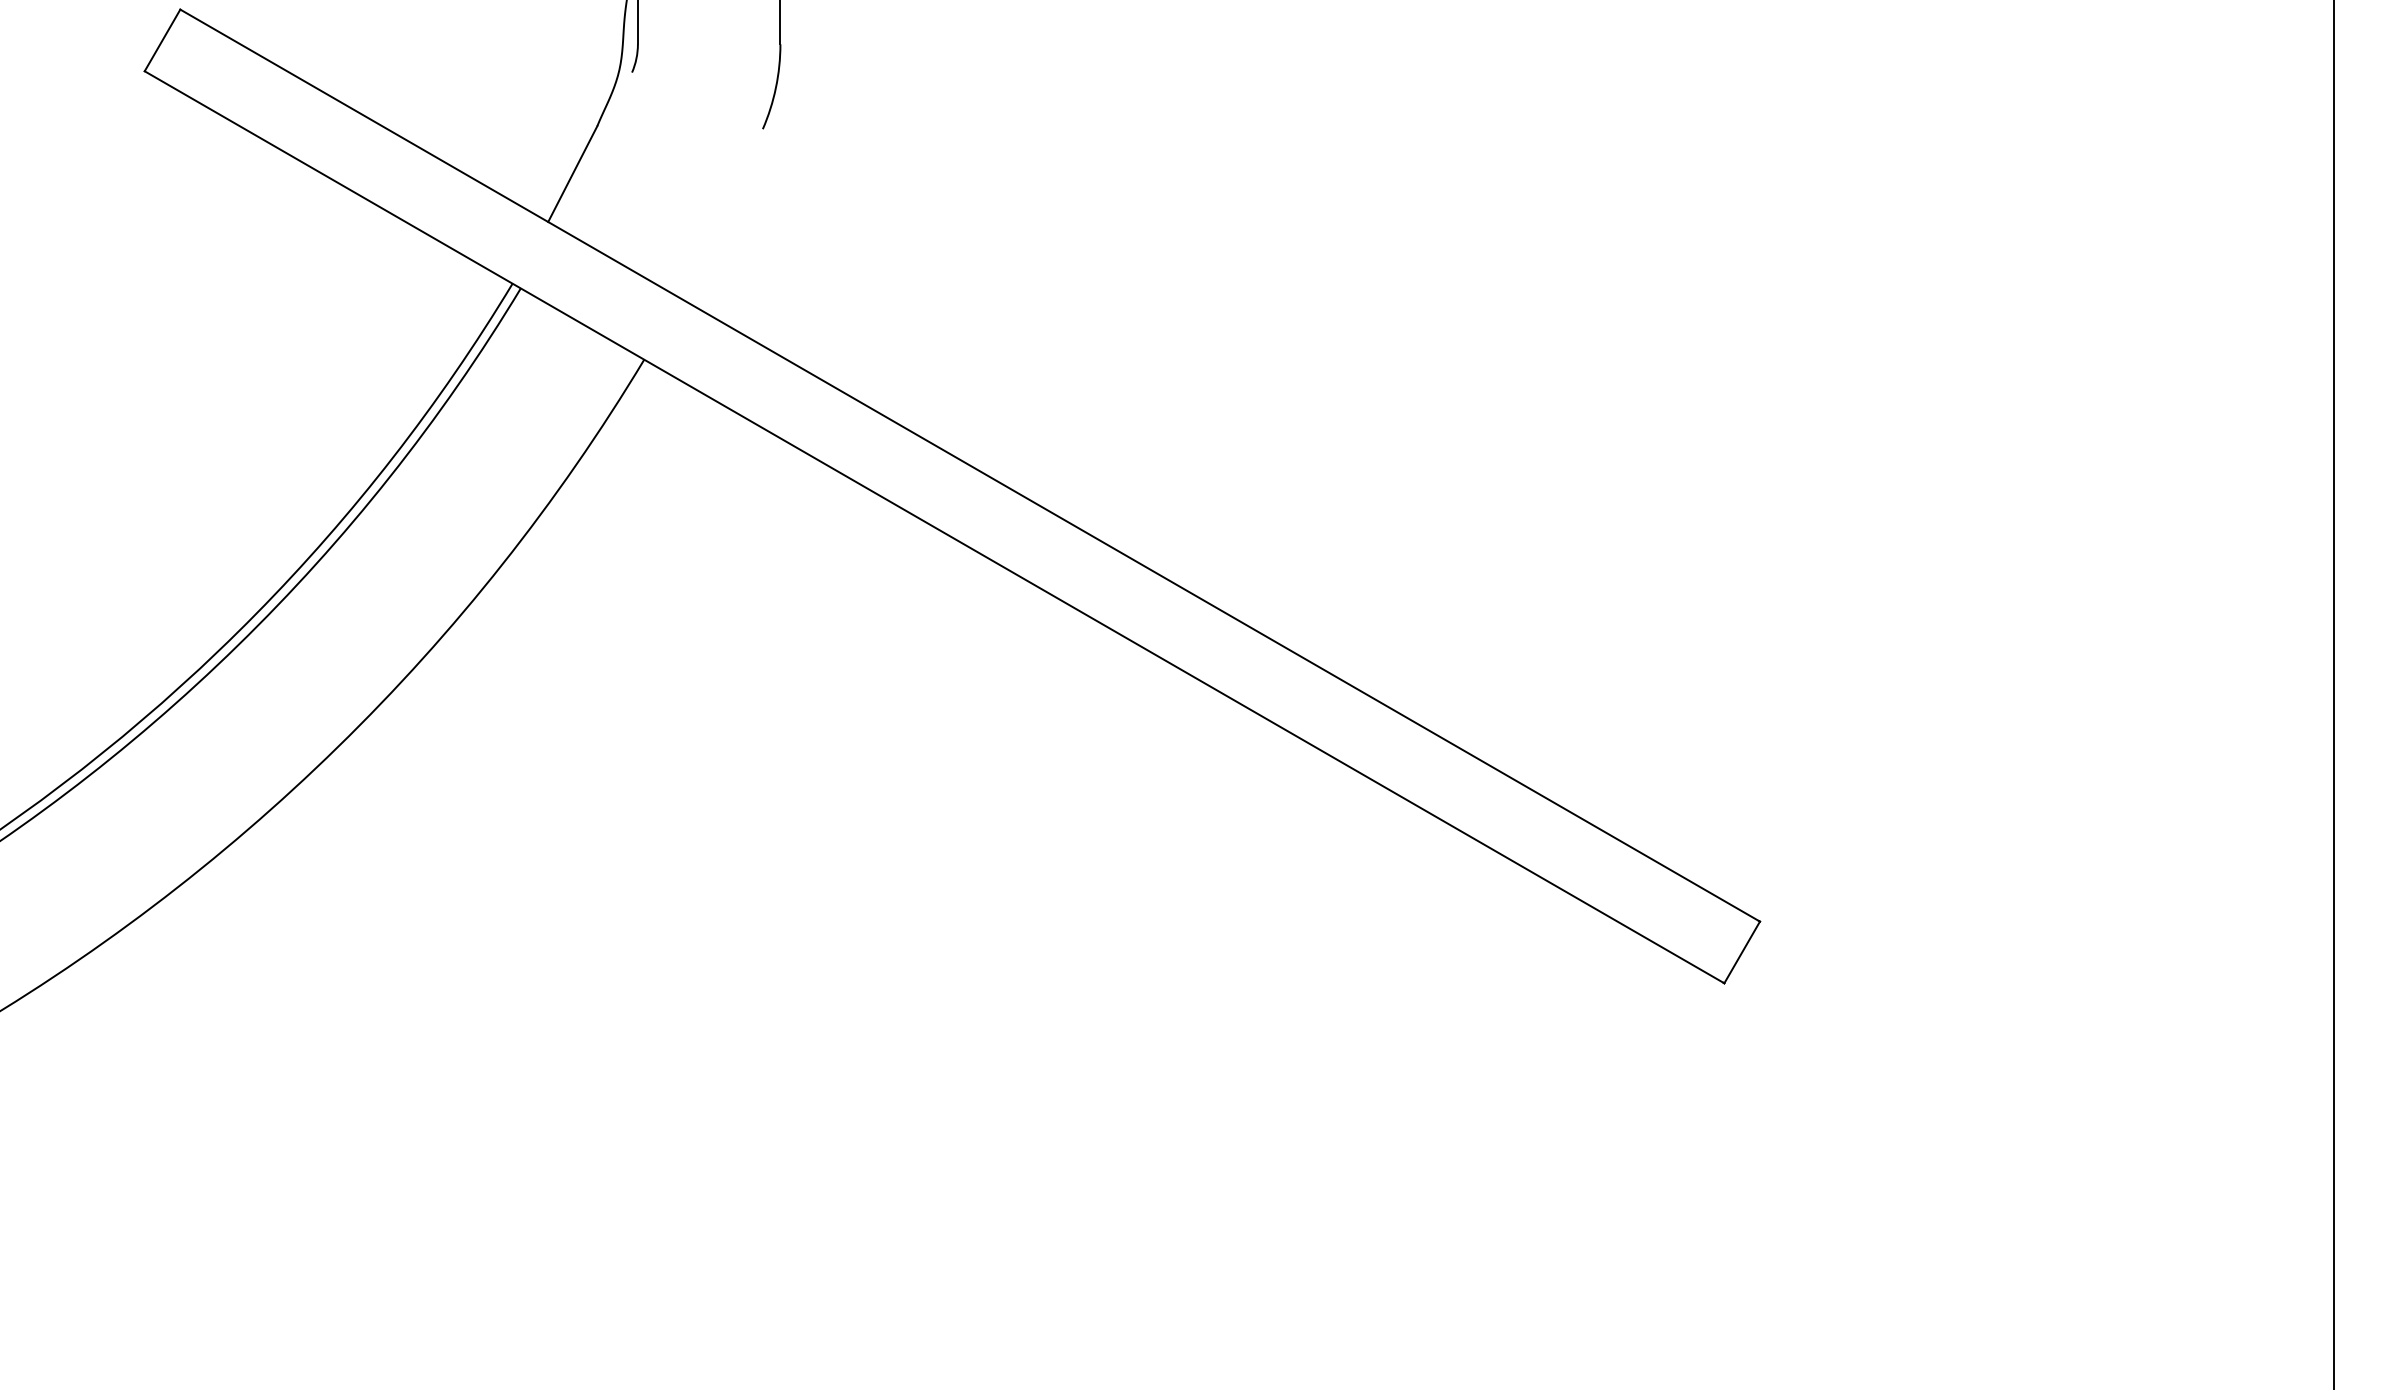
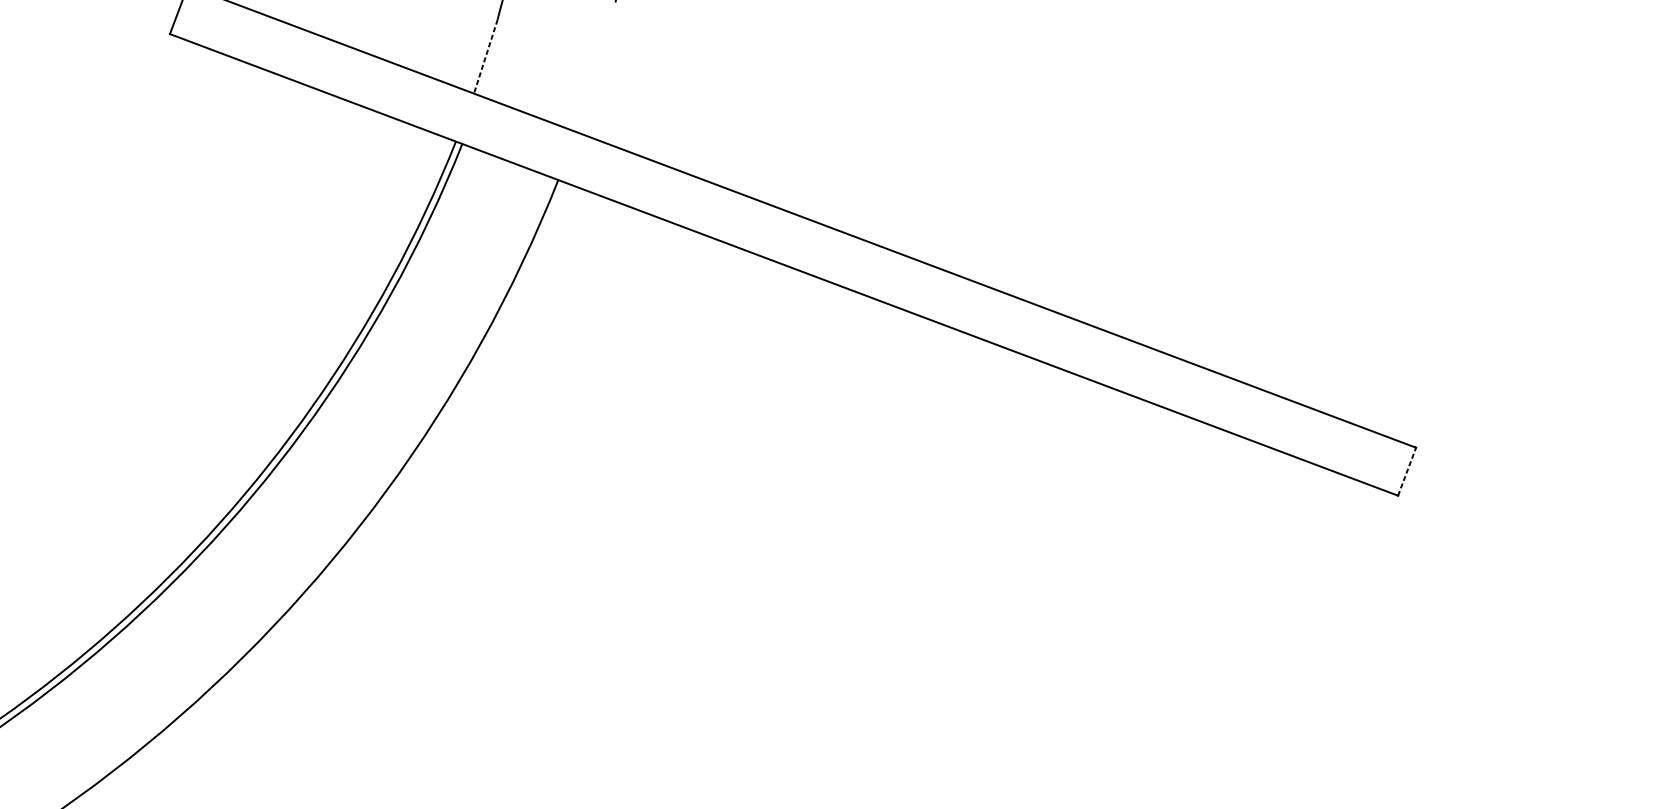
line: (572, 174) -> (485, 57), solid -> dashed
line: (1742, 952) -> (1407, 471), solid -> dashed

